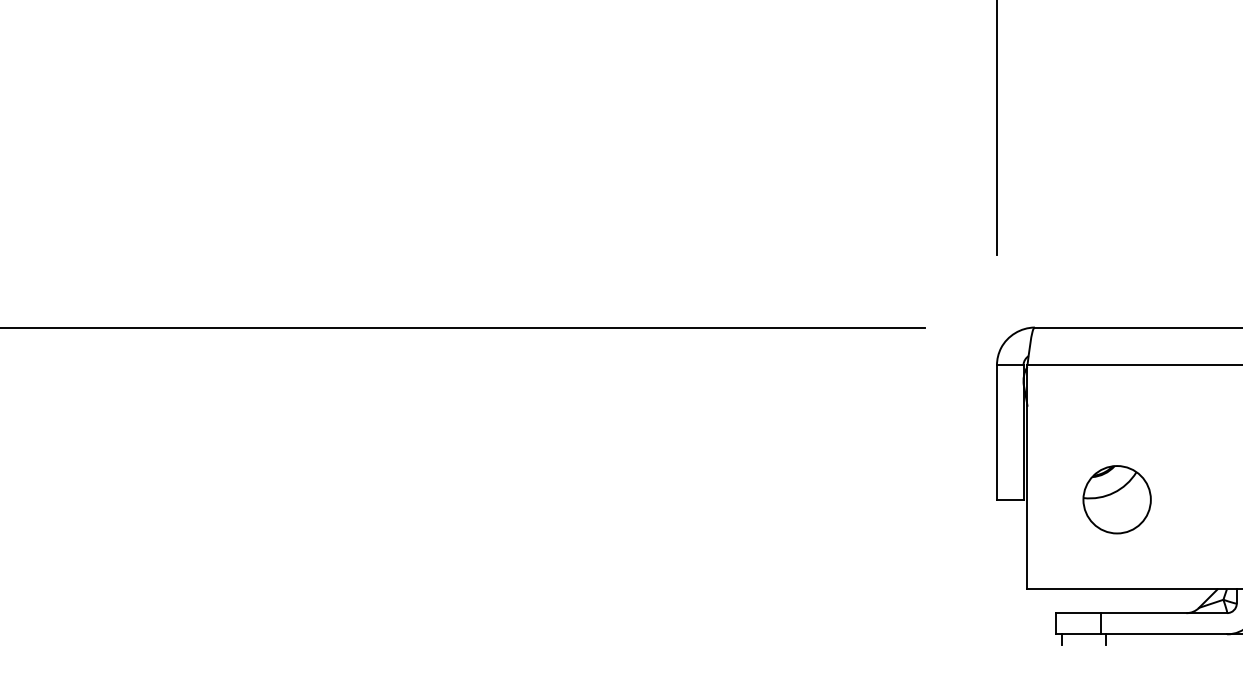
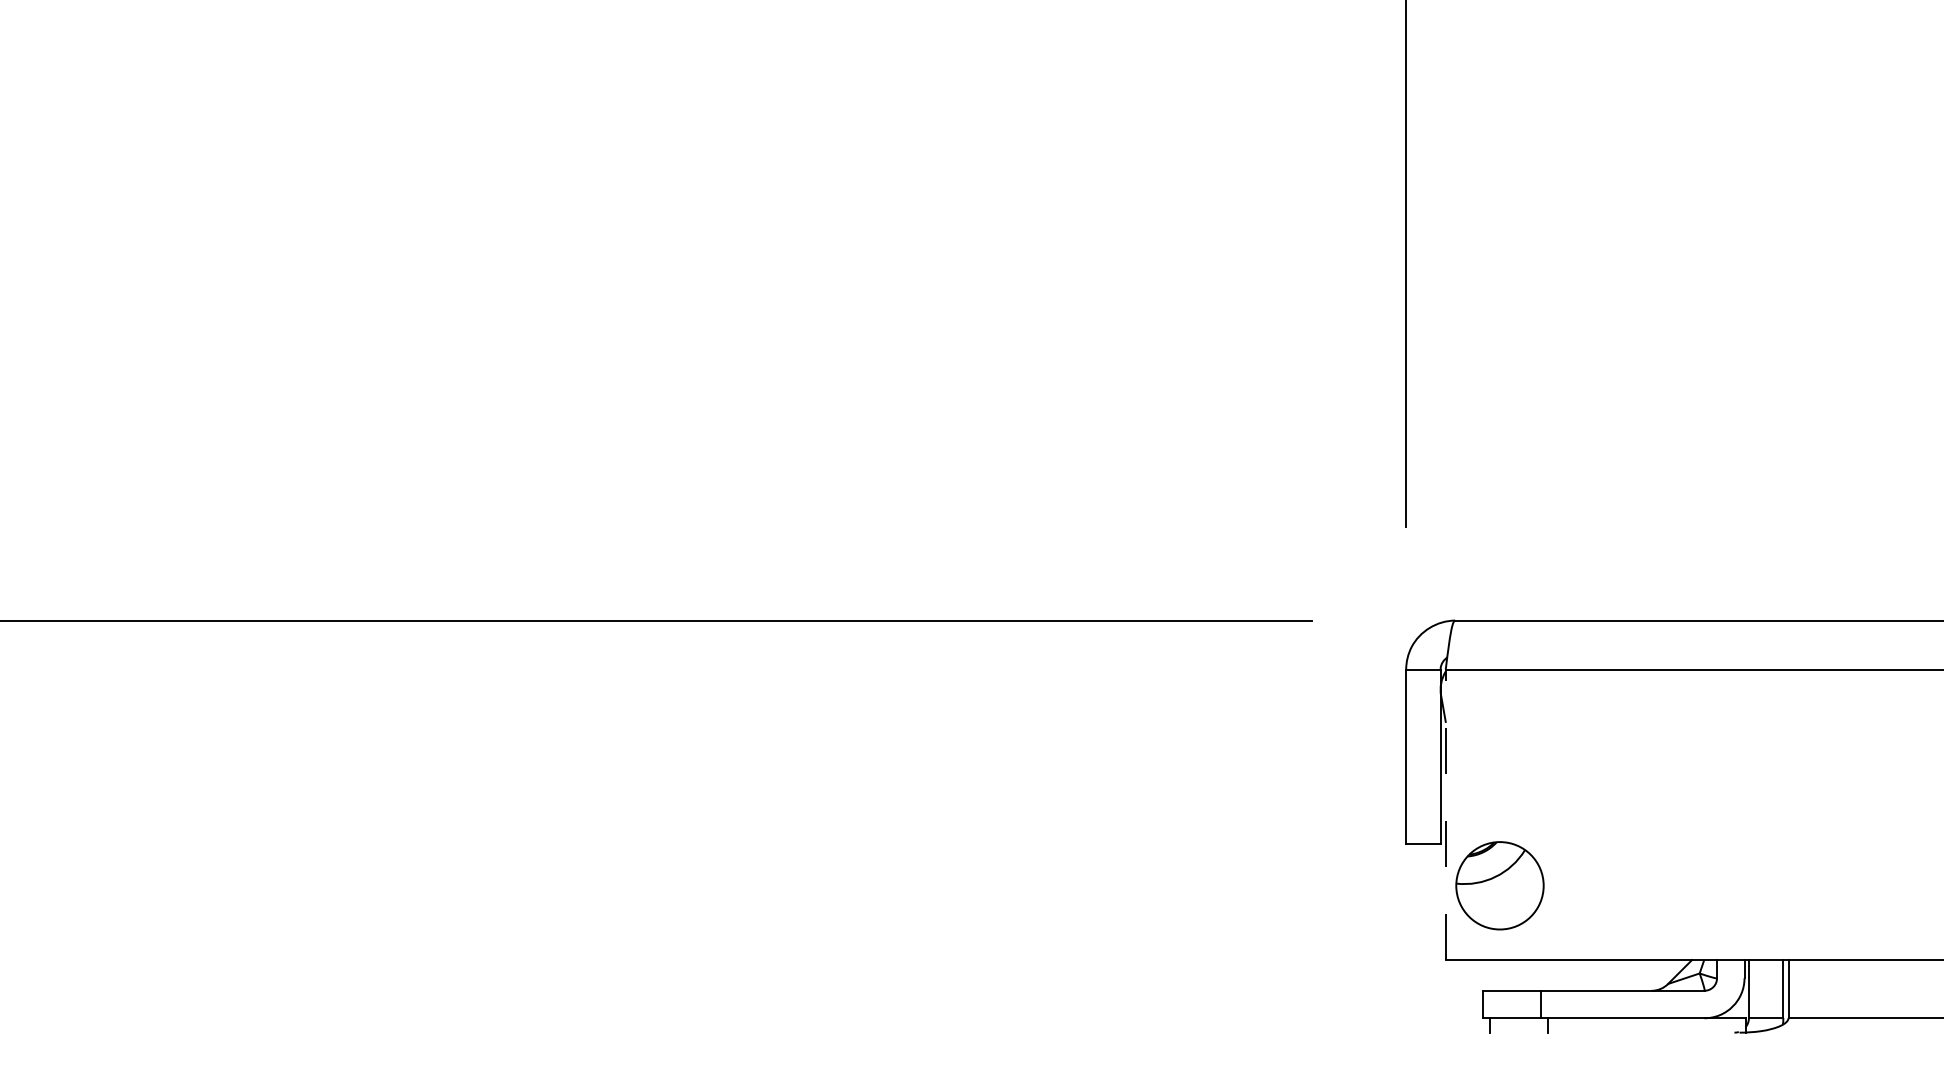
line: (1027, 477) -> (1445, 814), solid -> dashed
part: (1116, 499) -> (1499, 885), moved

